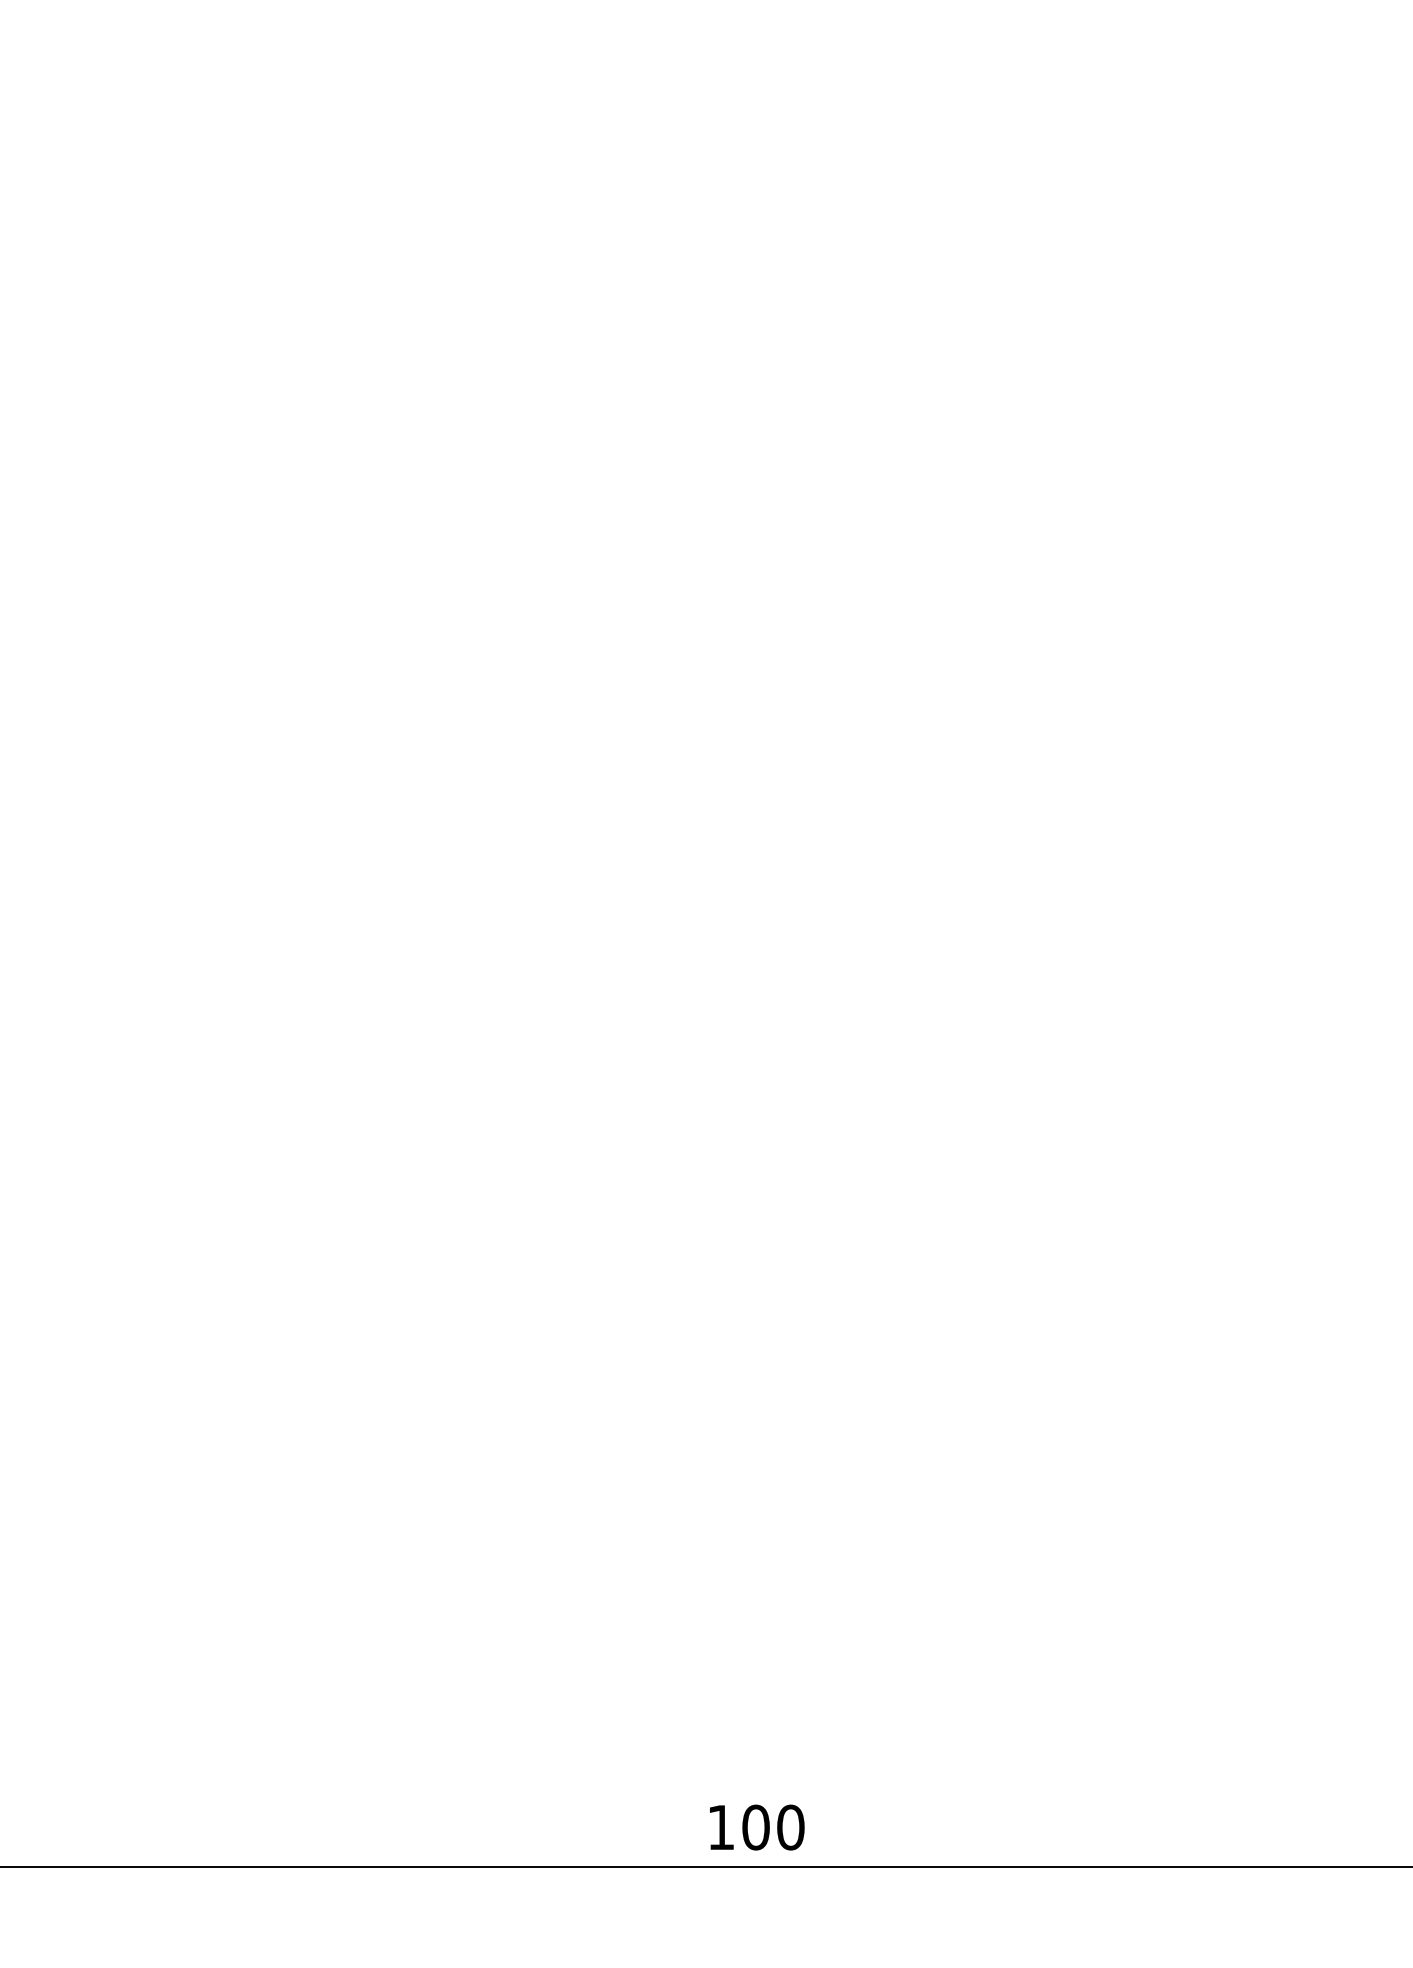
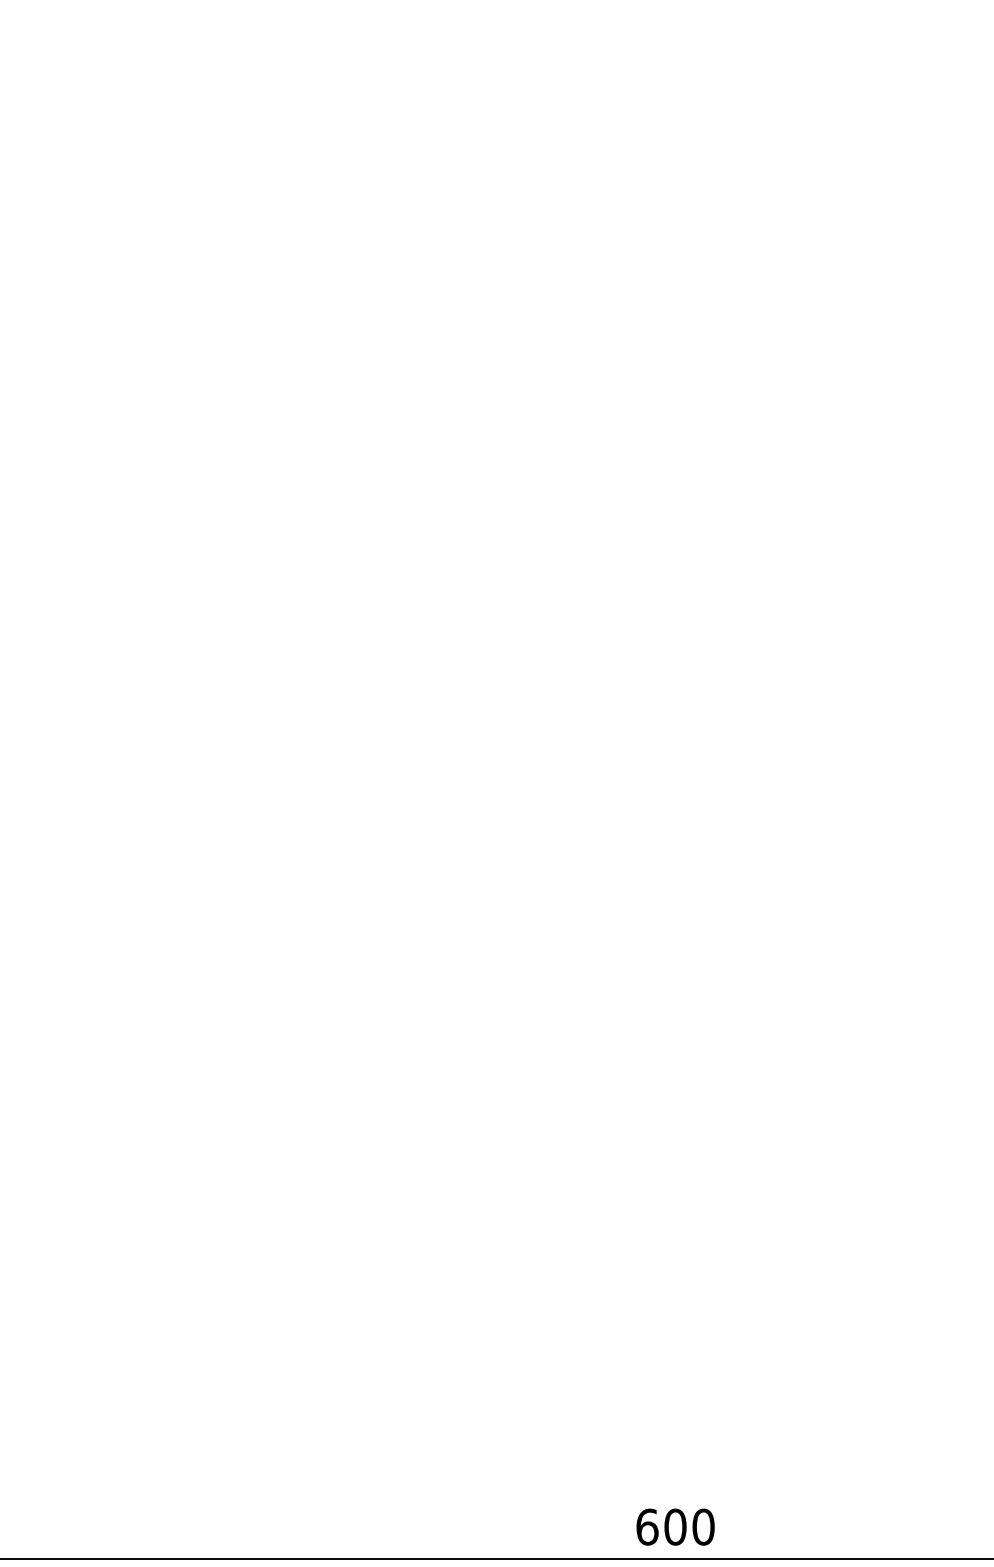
text: (721, 1827) -> (647, 1527), 100 -> 600

